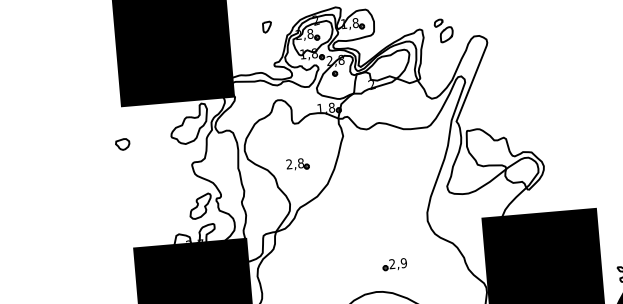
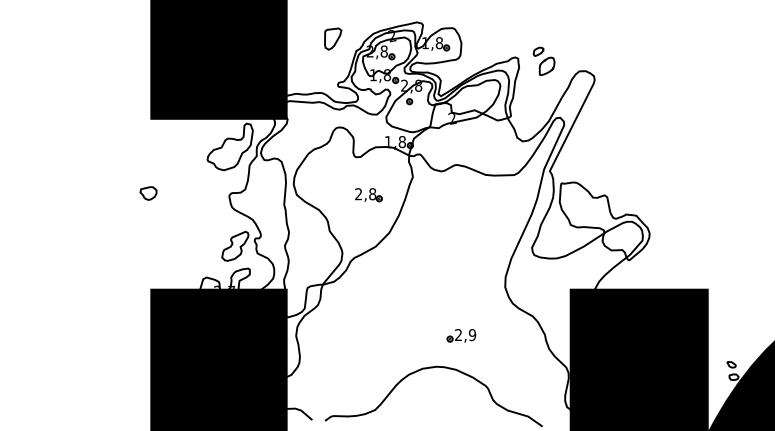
part: (267, 26) -> (333, 38), size x1.67
part: (122, 144) -> (148, 193), moved
part: (297, 164) -> (368, 195), moved

